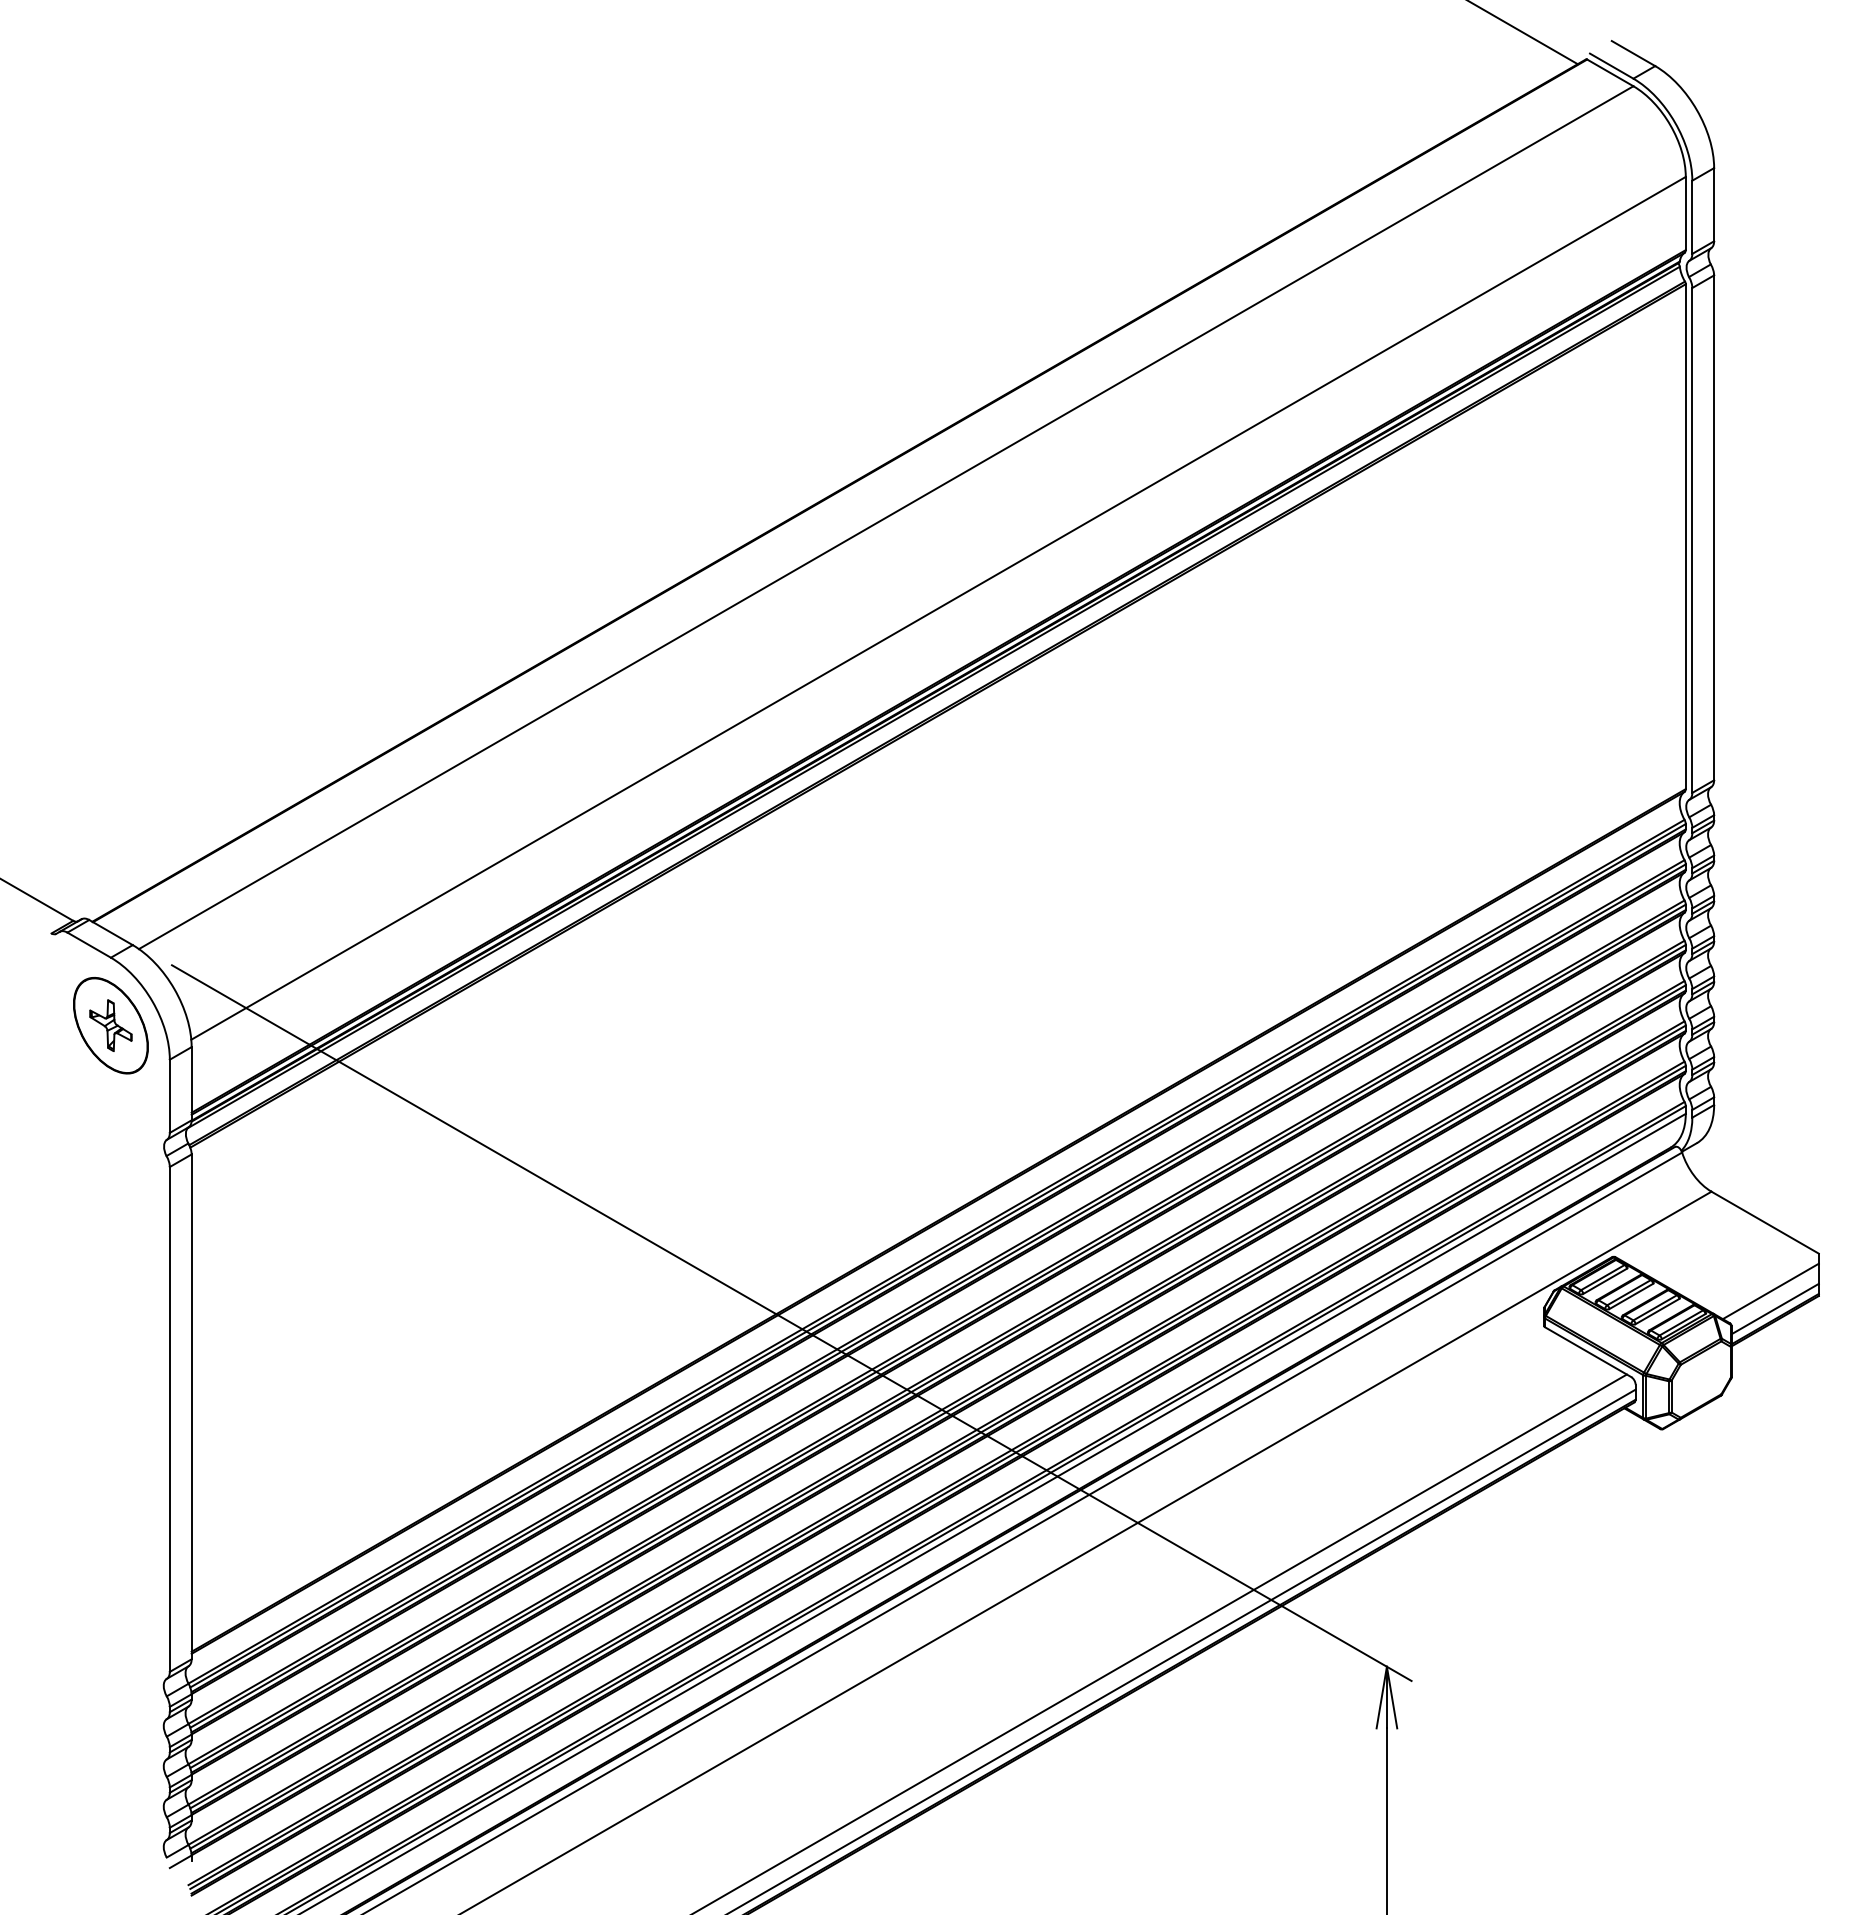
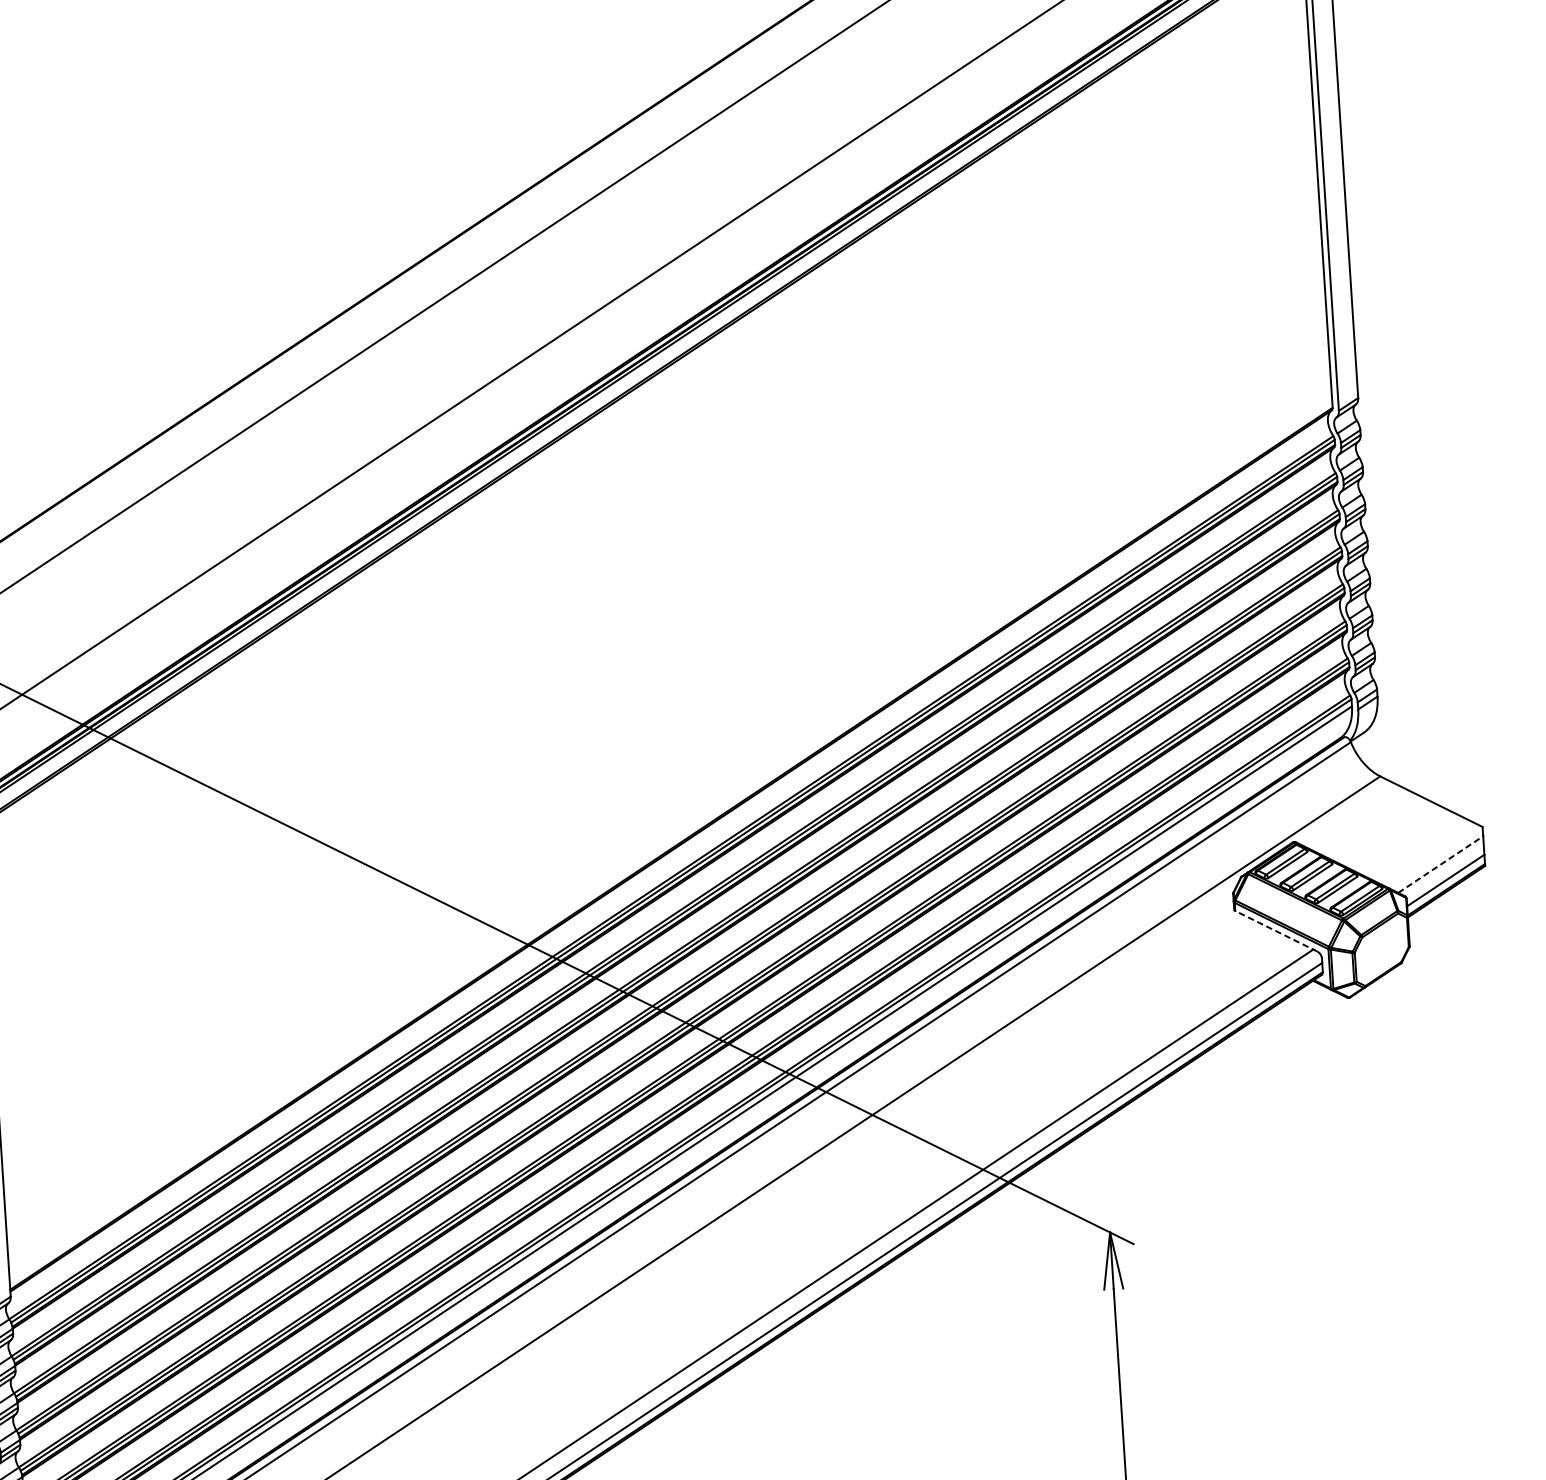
line: (1771, 1291) -> (1441, 864), solid -> dashed
line: (1588, 1352) -> (1276, 931), solid -> dashed

